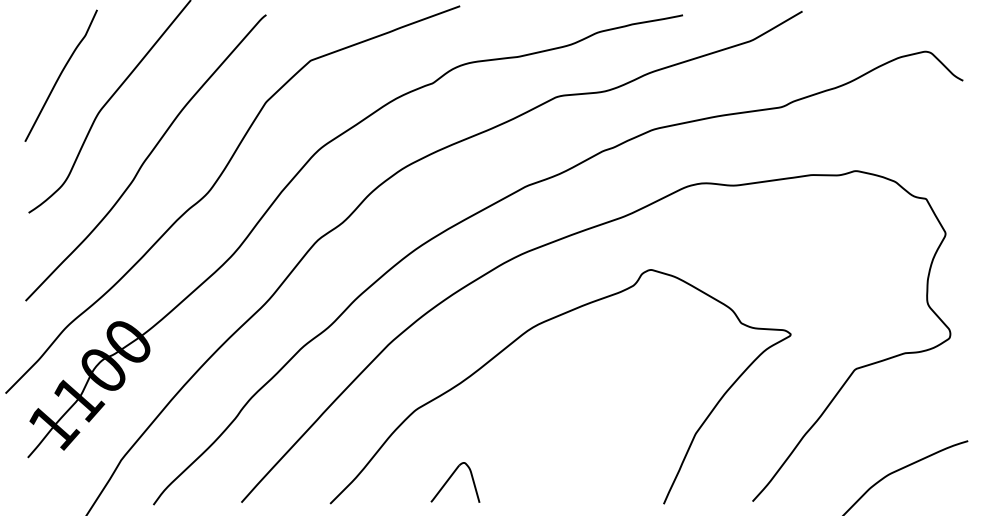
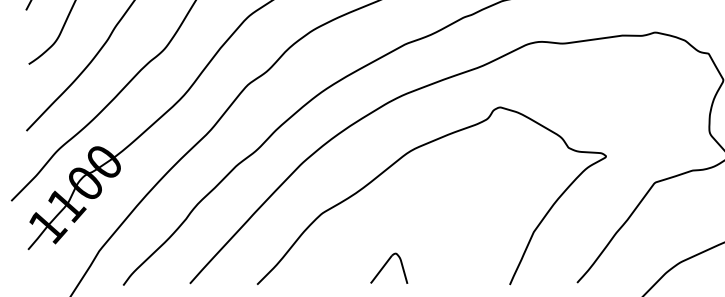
part: (451, 477) -> (386, 264), moved

